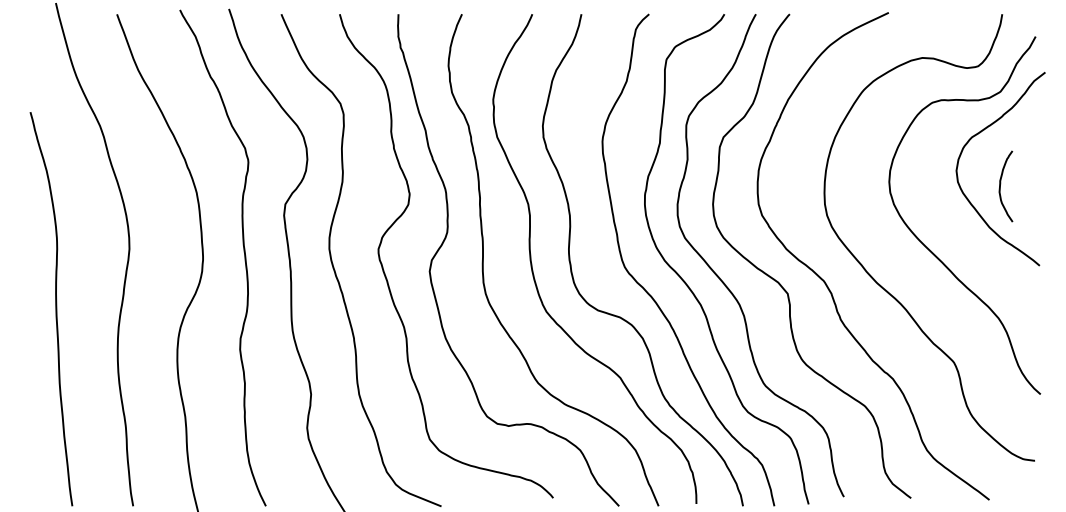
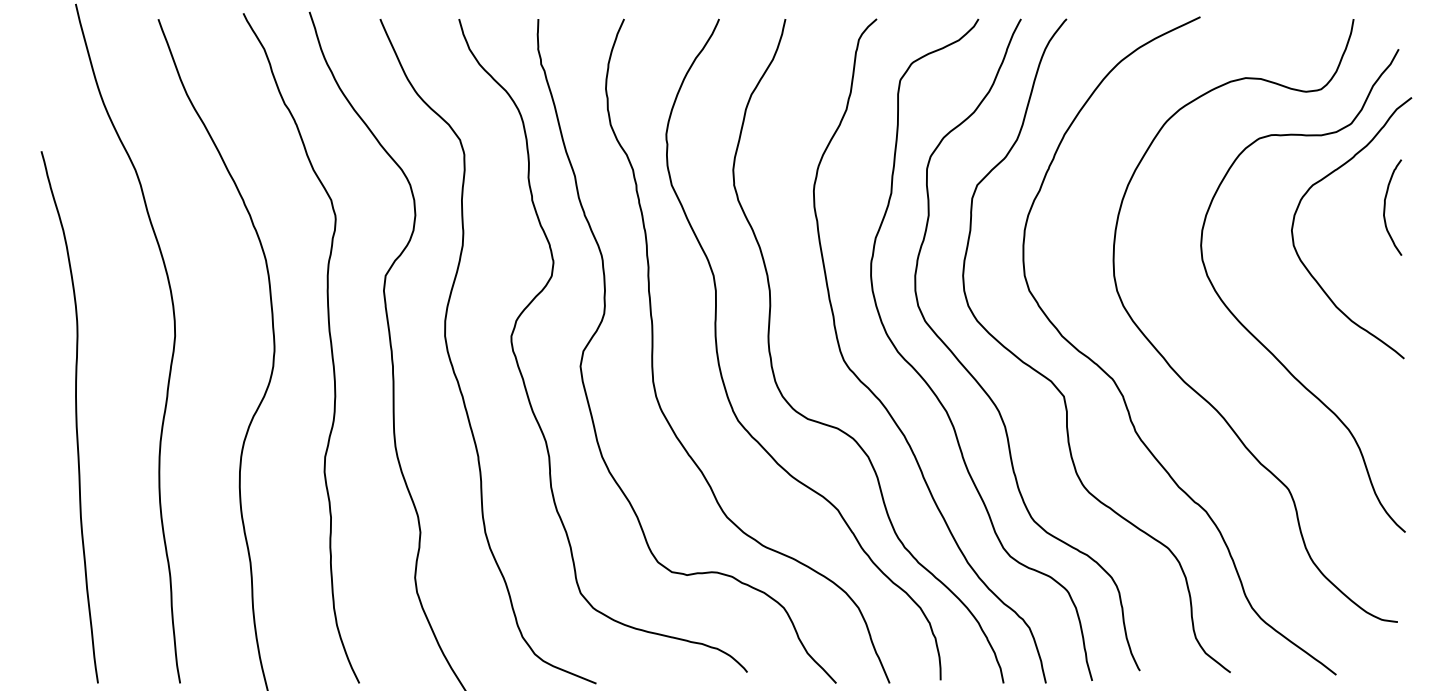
curve: (1000, 186) -> (1385, 207), moved

